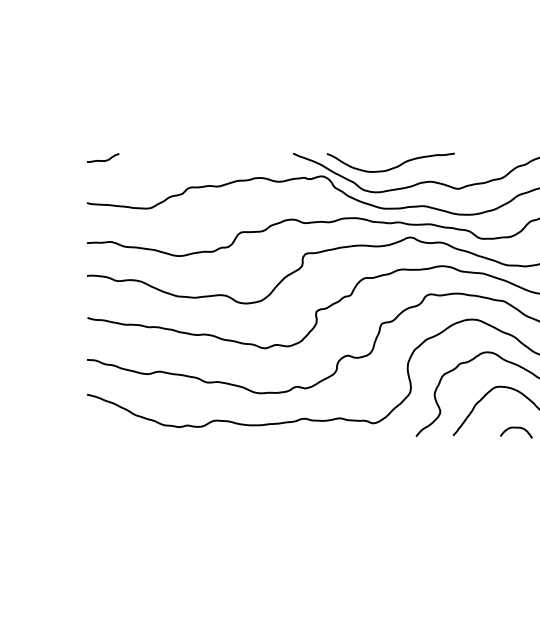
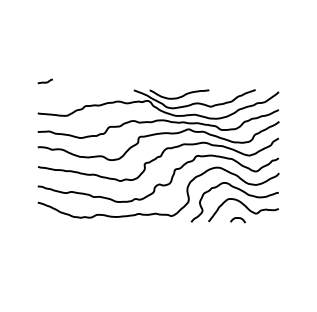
curve: (101, 158) -> (44, 81), moved

